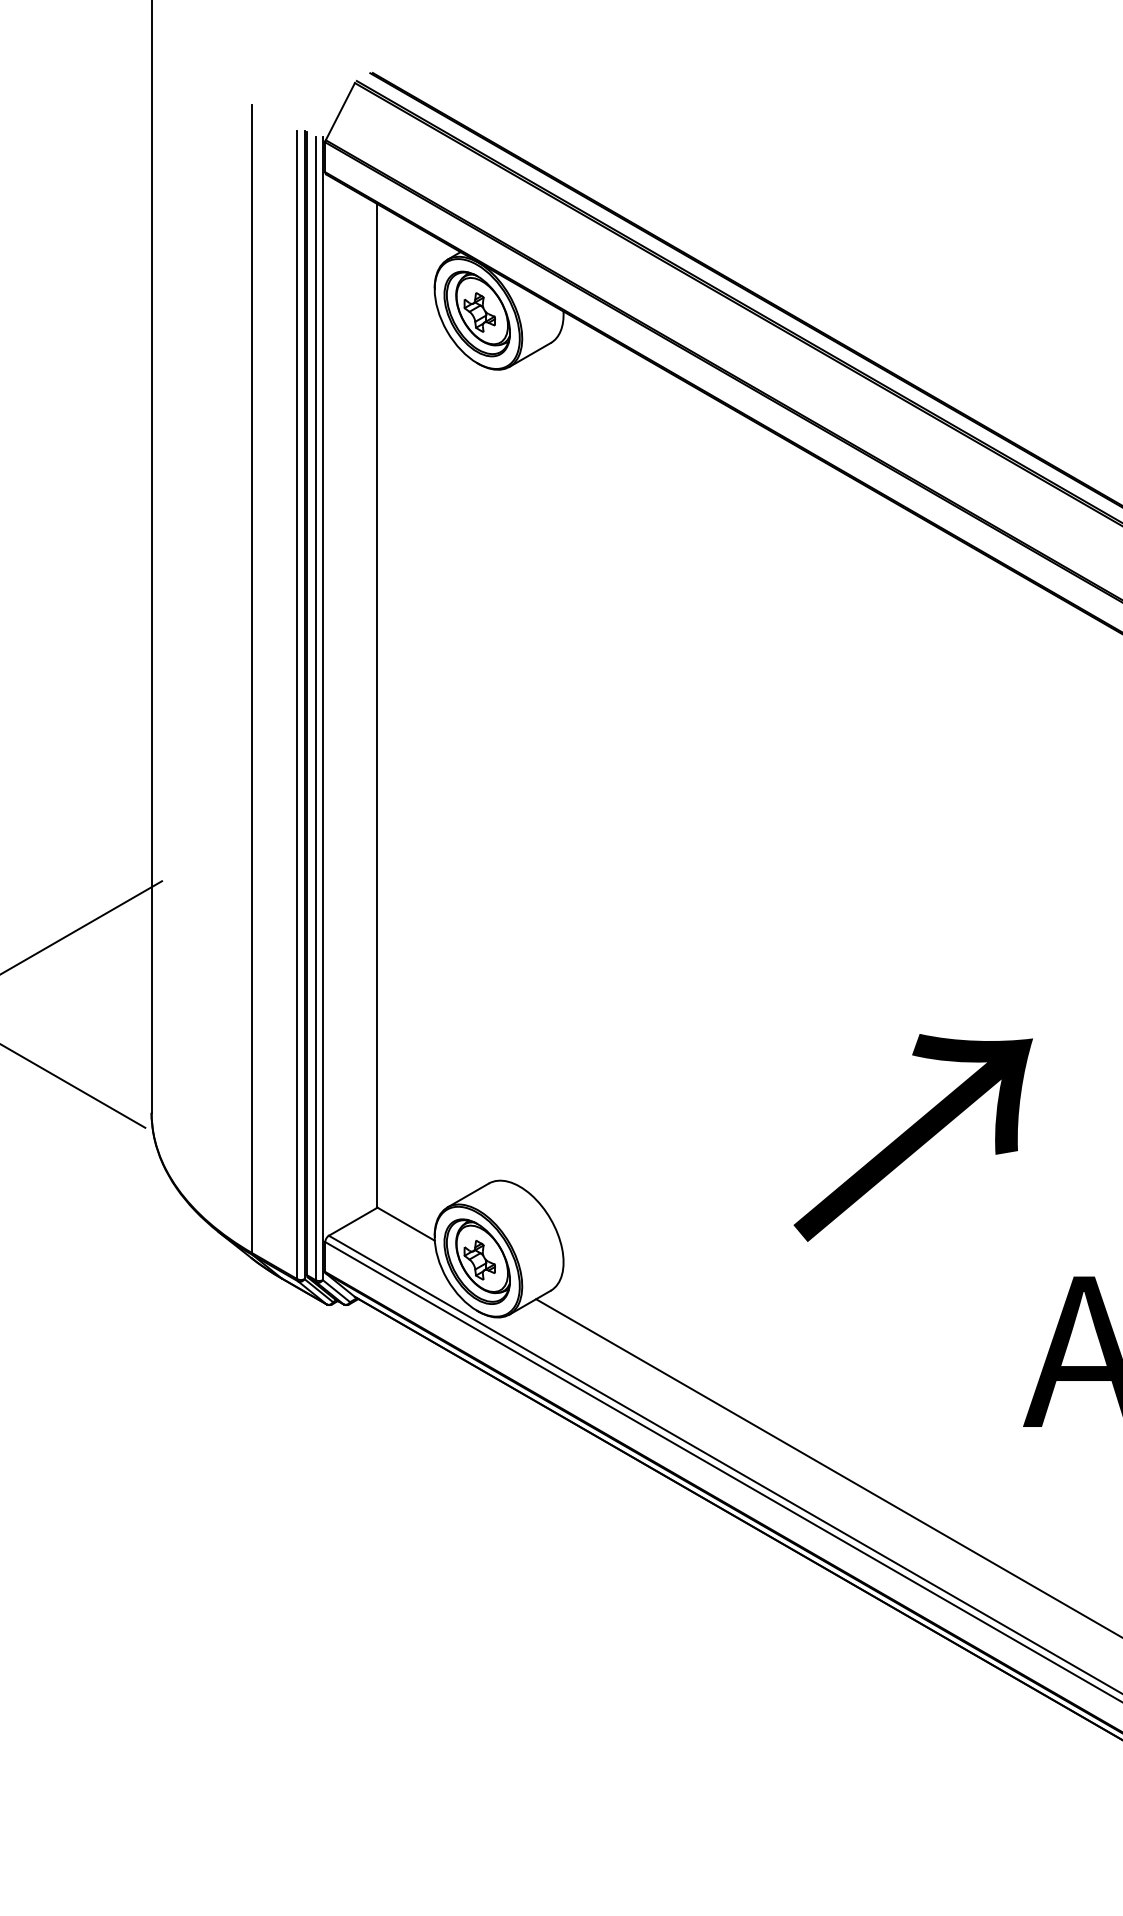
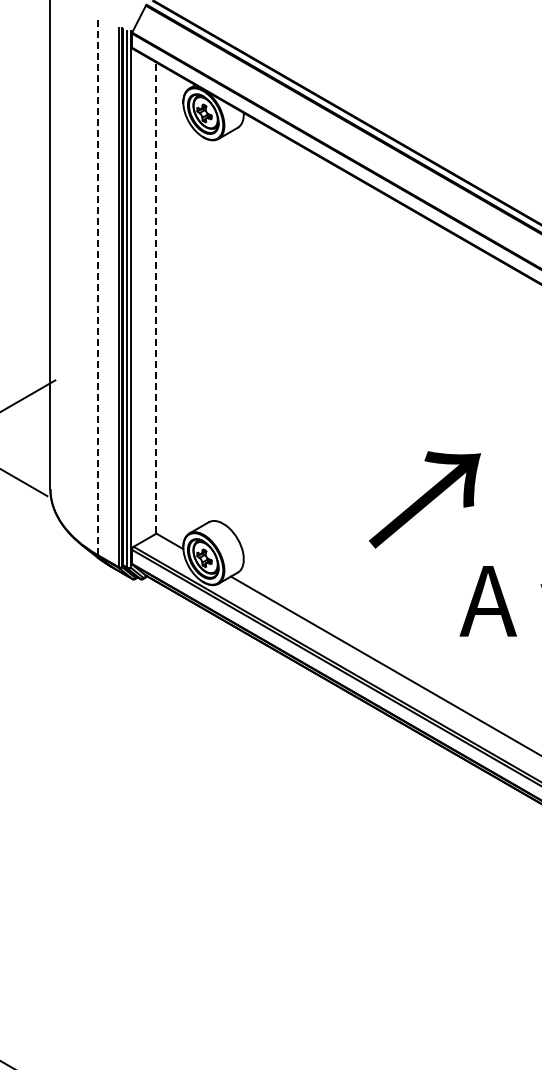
line: (251, 679) -> (97, 285), solid -> dashed
line: (377, 704) -> (156, 297), solid -> dashed
text: (914, 1137) -> (425, 499), moved

